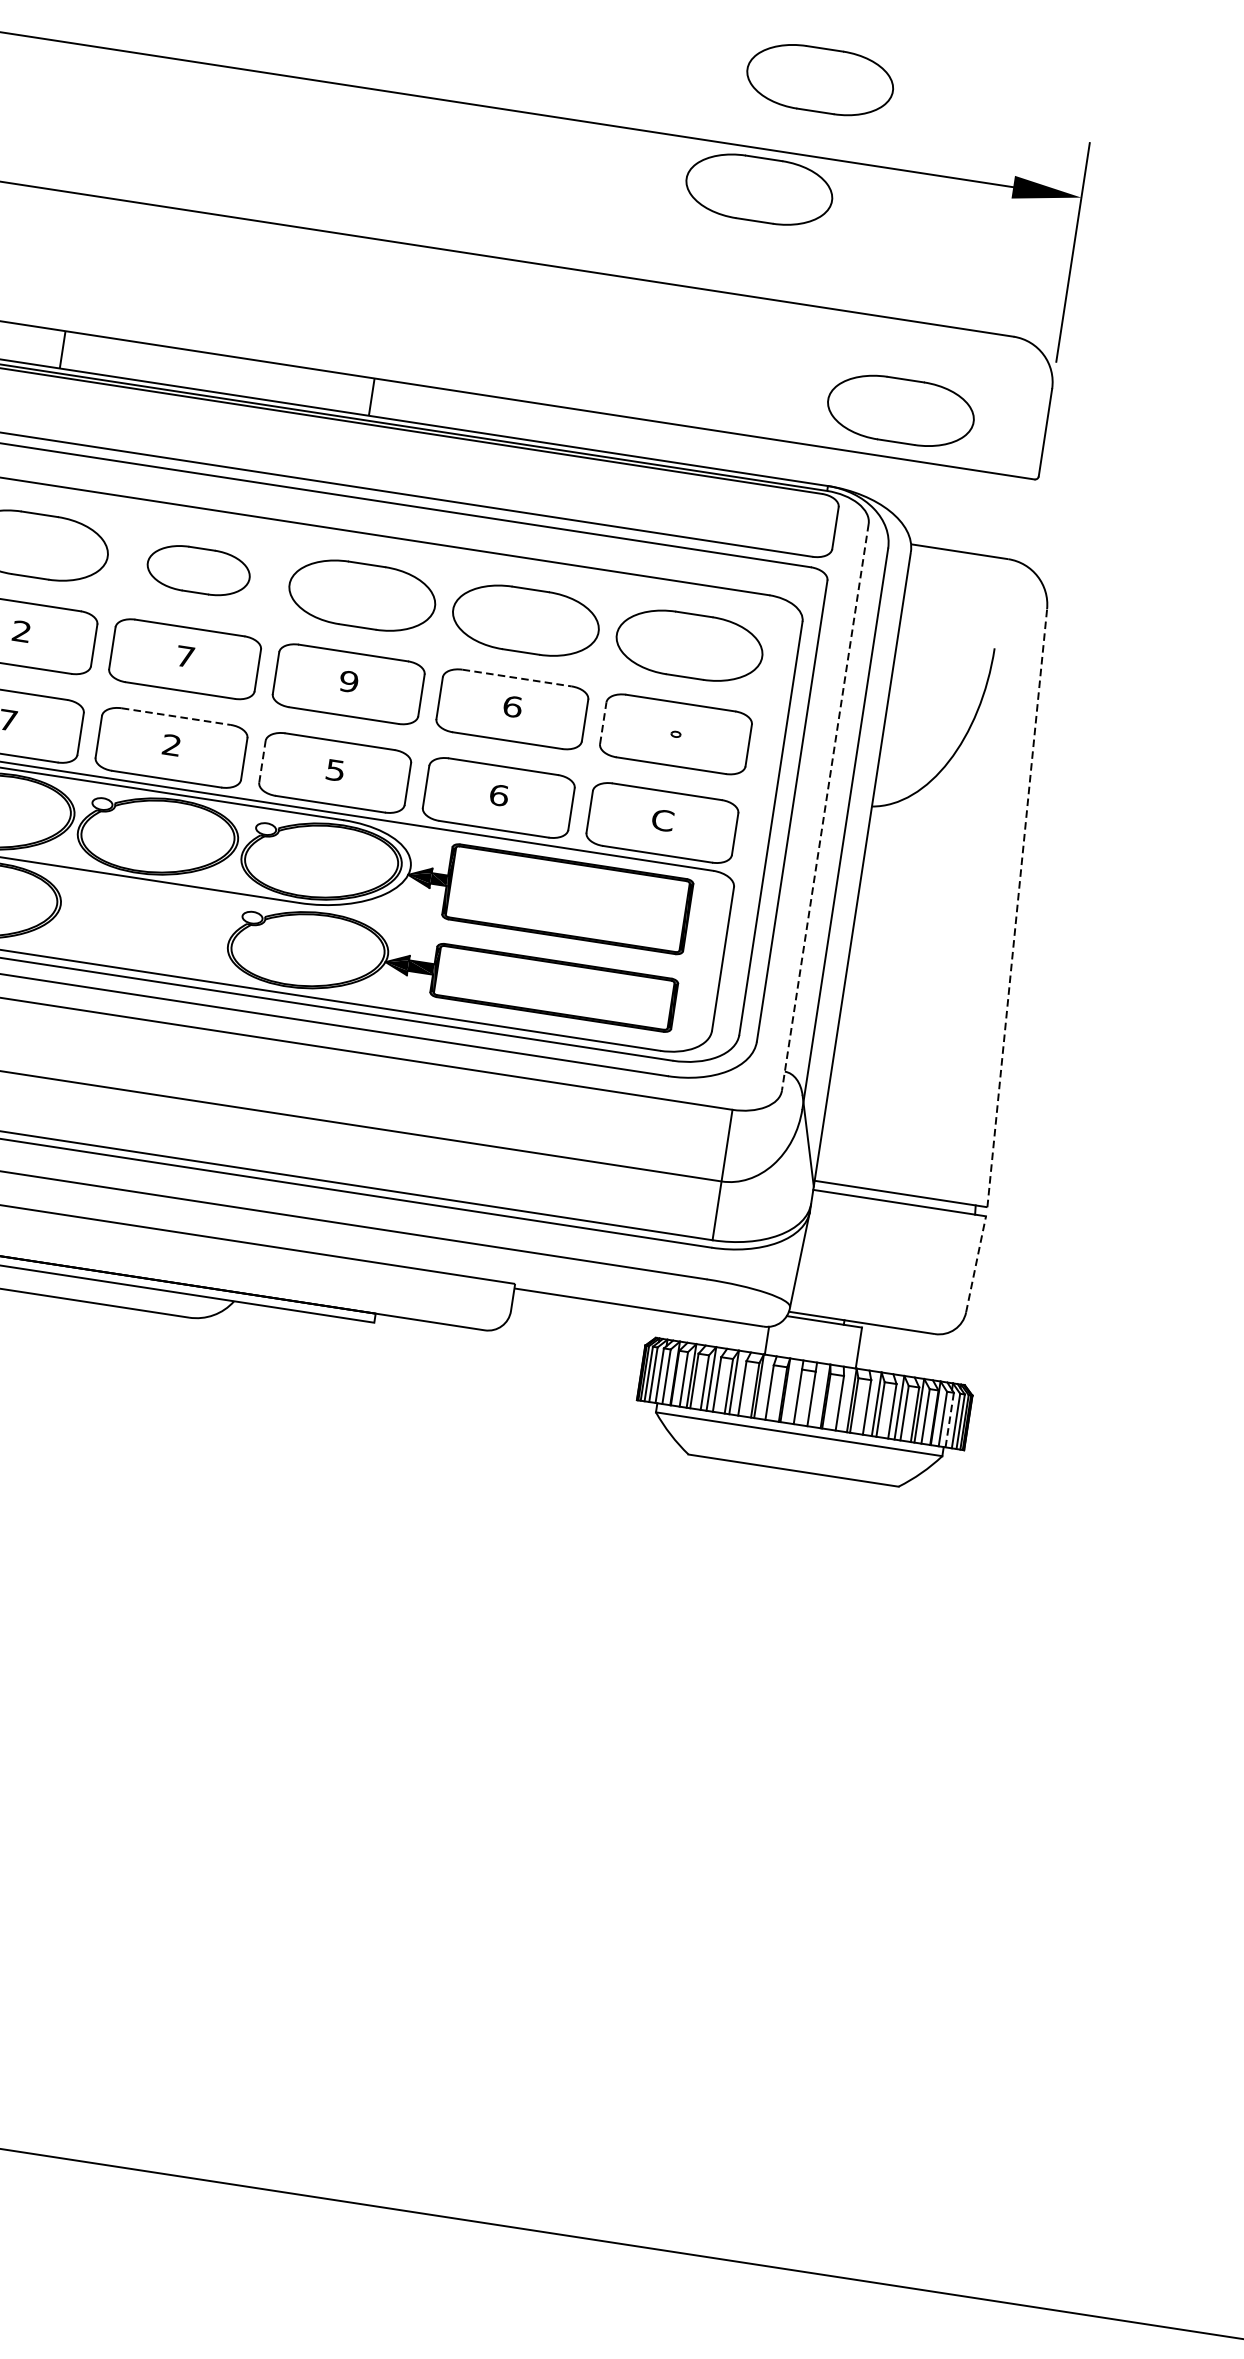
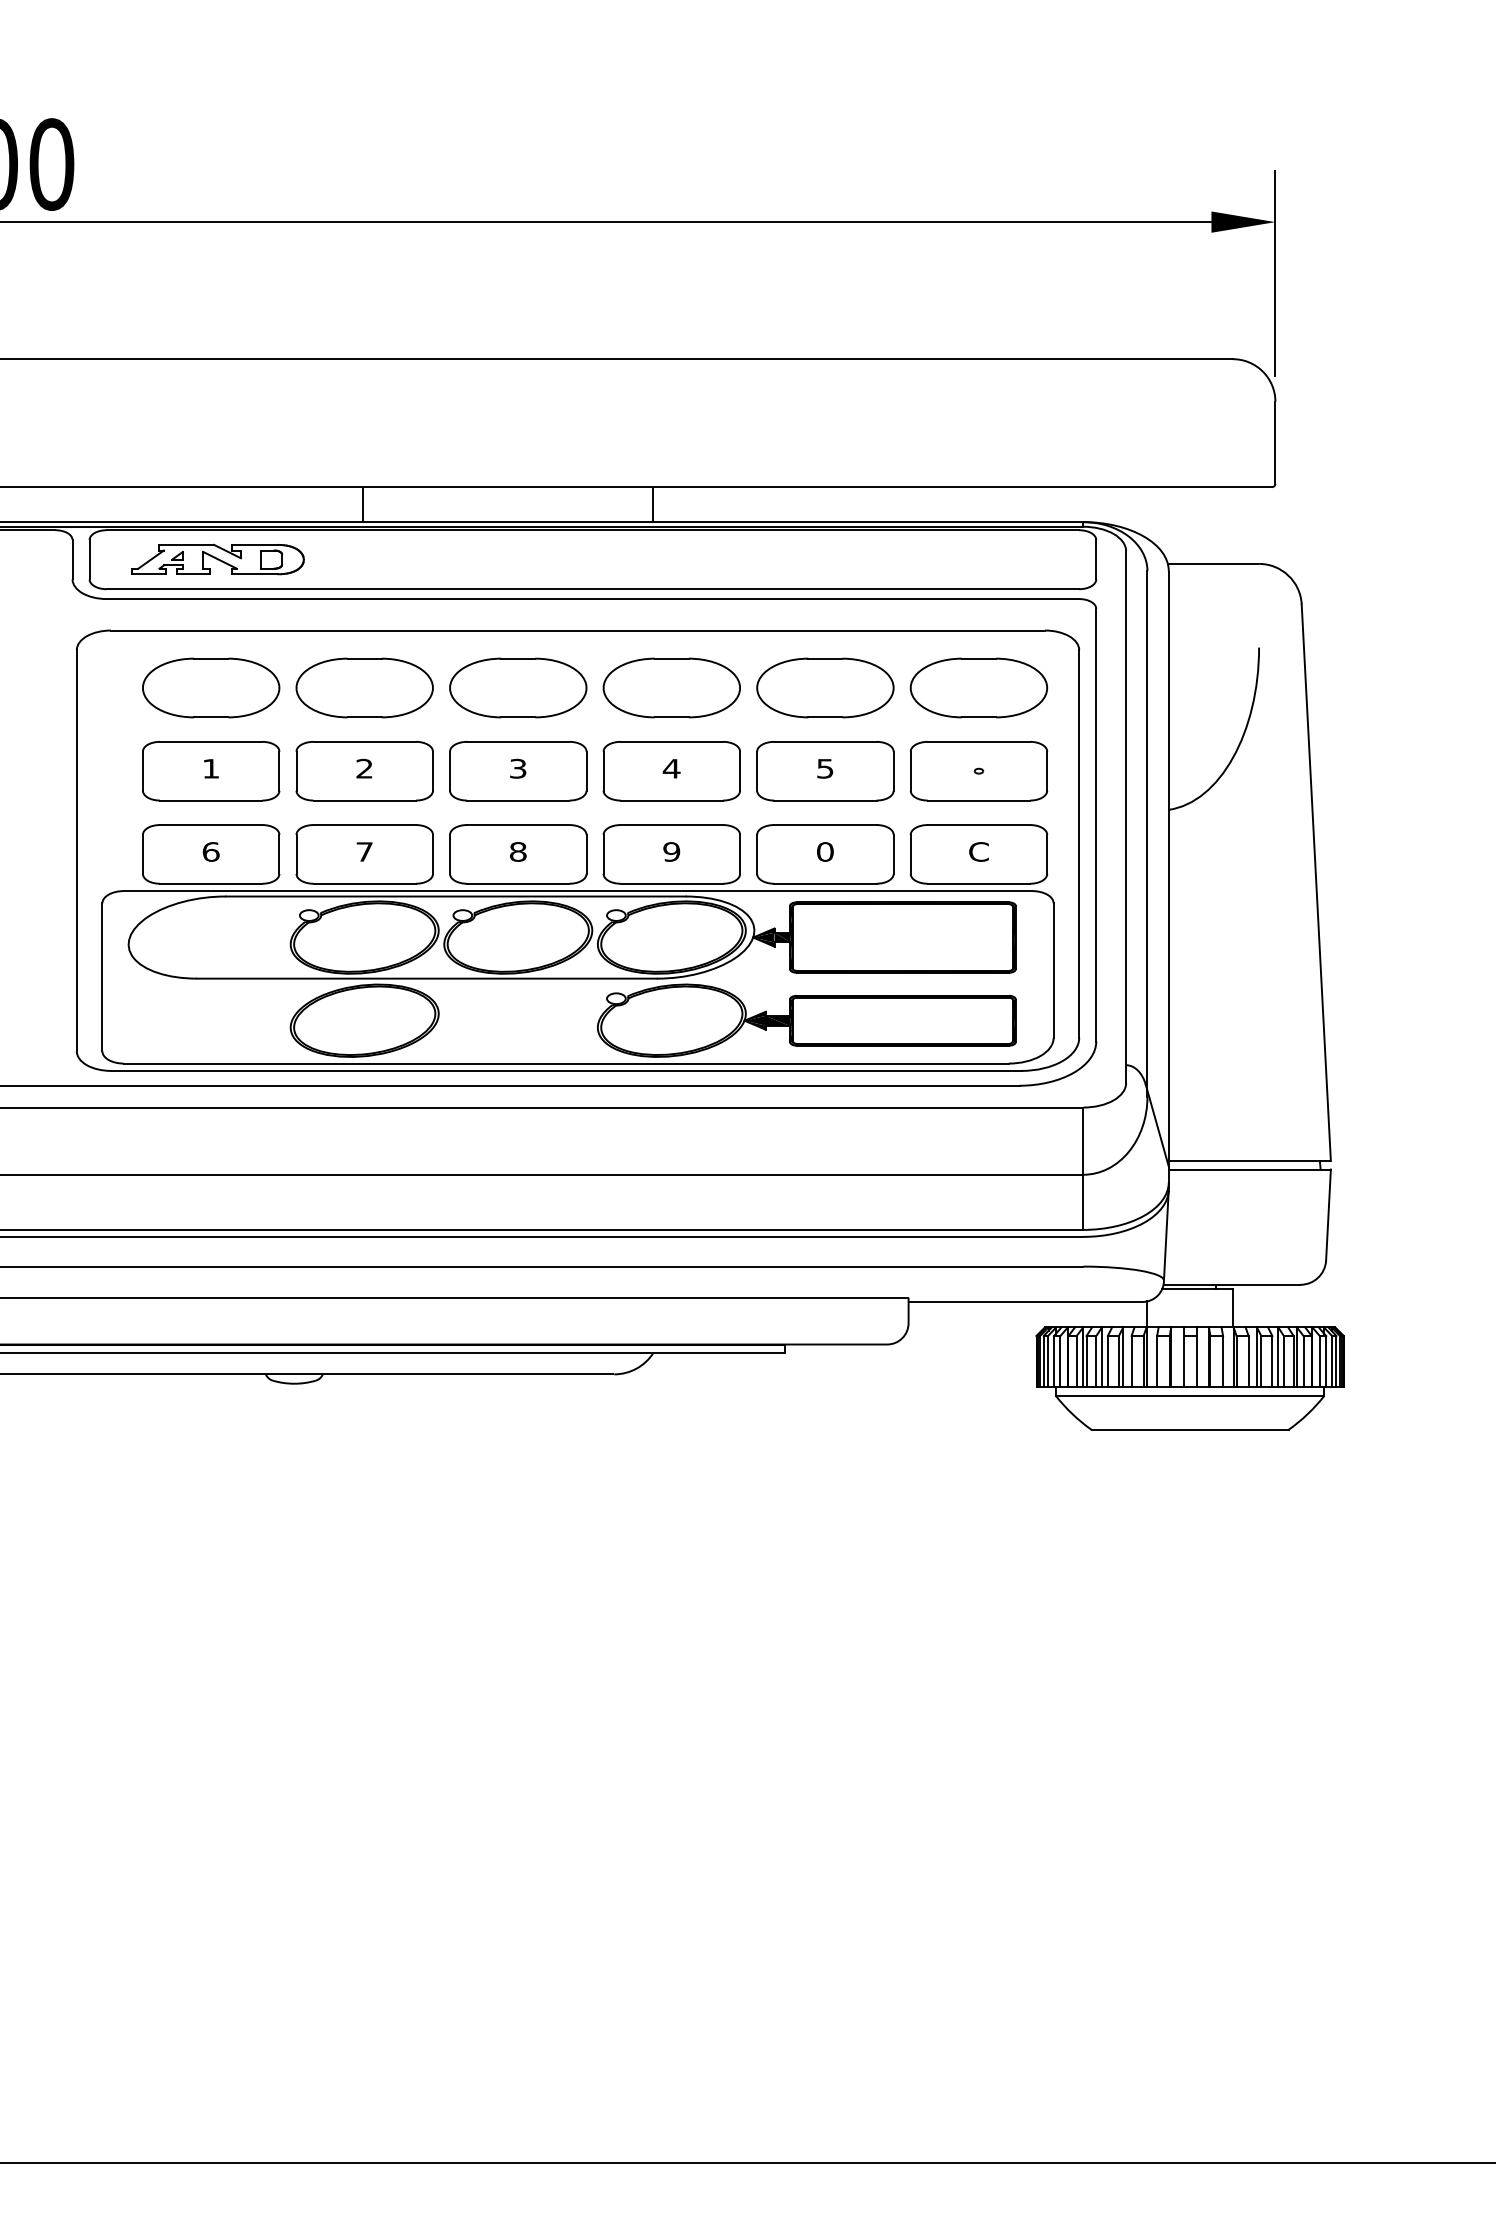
part: (820, 79) -> (1019, 150), removed
part: (758, 189) -> (978, 259), removed
part: (900, 410) -> (1139, 442), removed
part: (198, 570) -> (518, 687), size x1.43
text: (185, 656) -> (518, 768), 7 -> 3
line: (517, 677) -> (825, 741), dashed -> solid
text: (348, 681) -> (671, 768), 9 -> 4
text: (512, 706) -> (825, 768), 6 -> 5
line: (176, 717) -> (518, 825), dashed -> solid
line: (602, 723) -> (910, 771), dashed -> solid
text: (172, 744) -> (518, 851), 2 -> 8
line: (262, 761) -> (603, 854), dashed -> solid
text: (335, 769) -> (671, 851), 5 -> 9
text: (499, 794) -> (825, 851), 6 -> 0
line: (825, 807) -> (1126, 817), dashed -> solid
line: (1017, 908) -> (1316, 882), dashed -> solid
line: (976, 1264) -> (1328, 1215), dashed -> solid
line: (950, 1420) -> (1326, 1361), dashed -> solid

